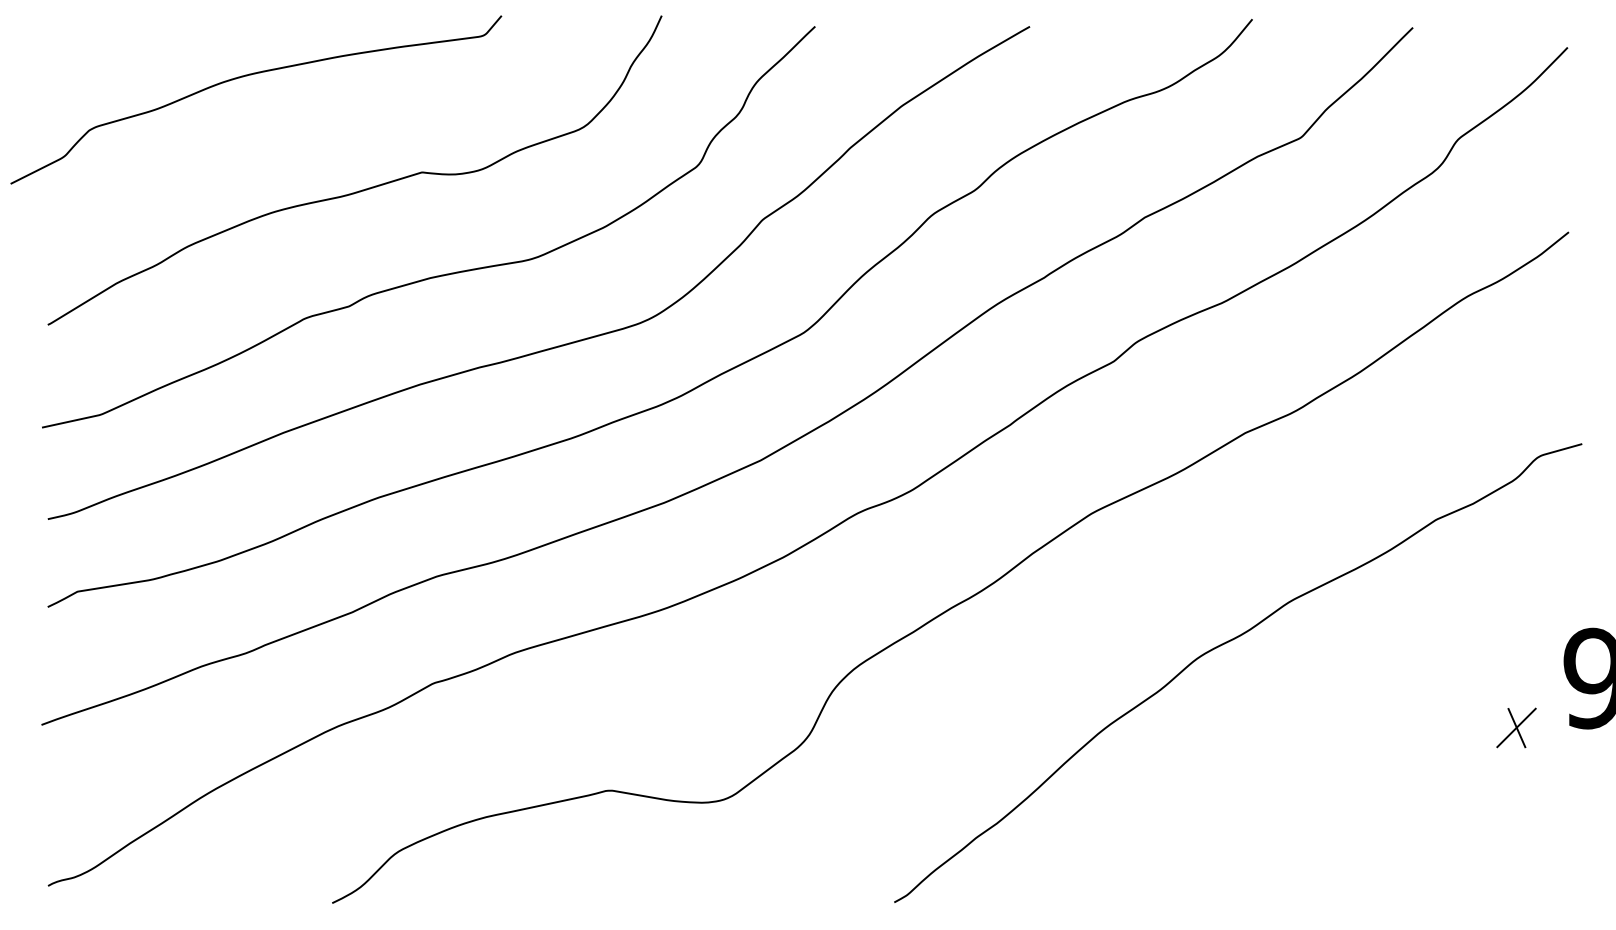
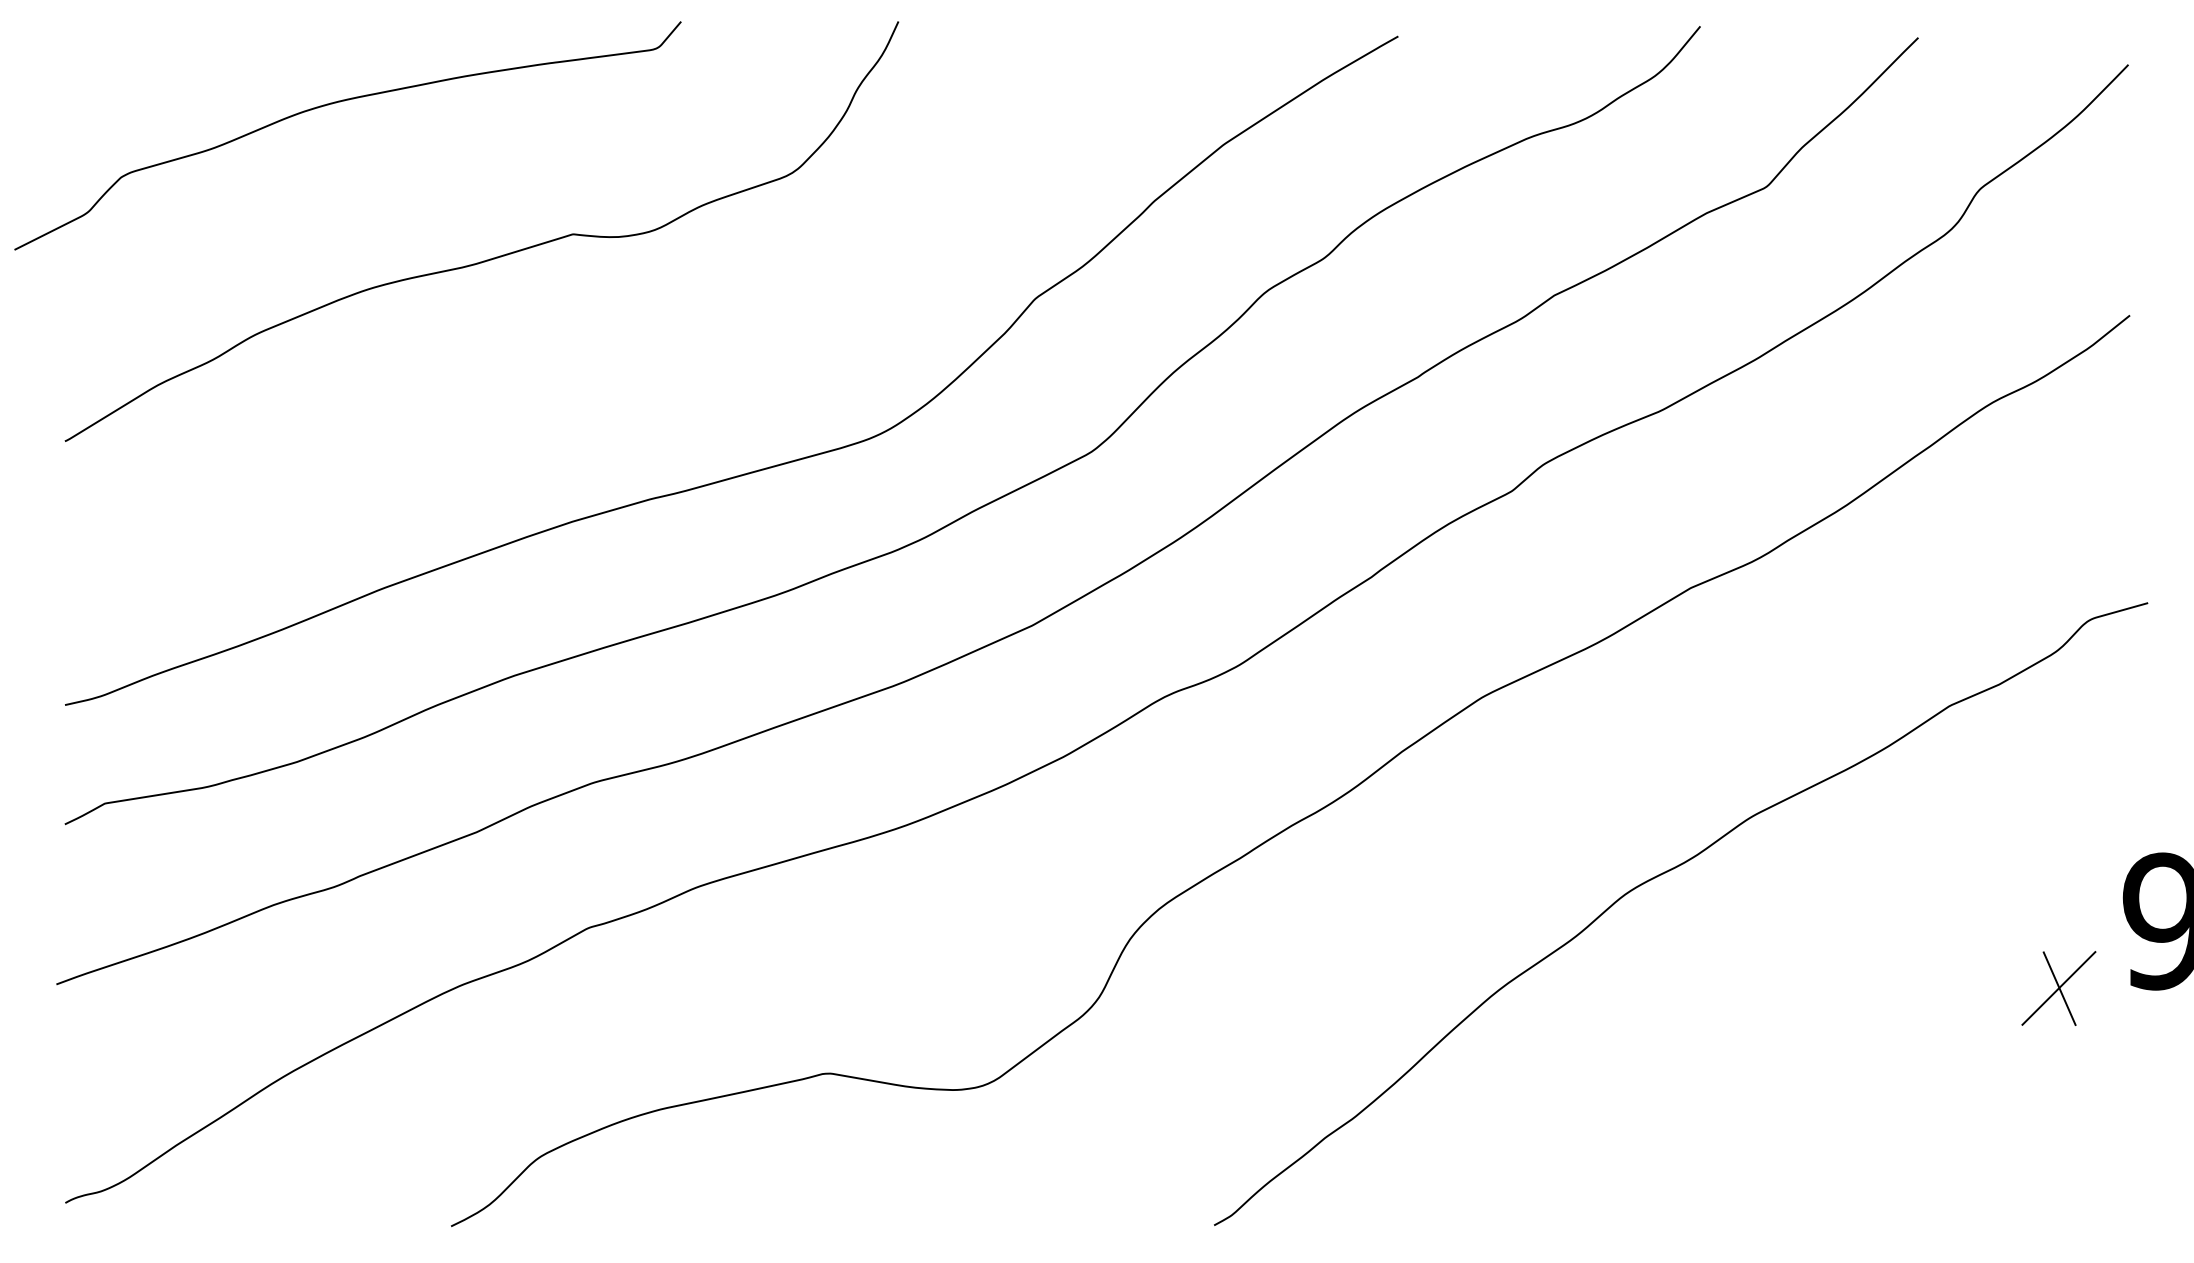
curve: (436, 275) -> (592, 374), removed
part: (1516, 727) -> (2058, 987), size x1.4

